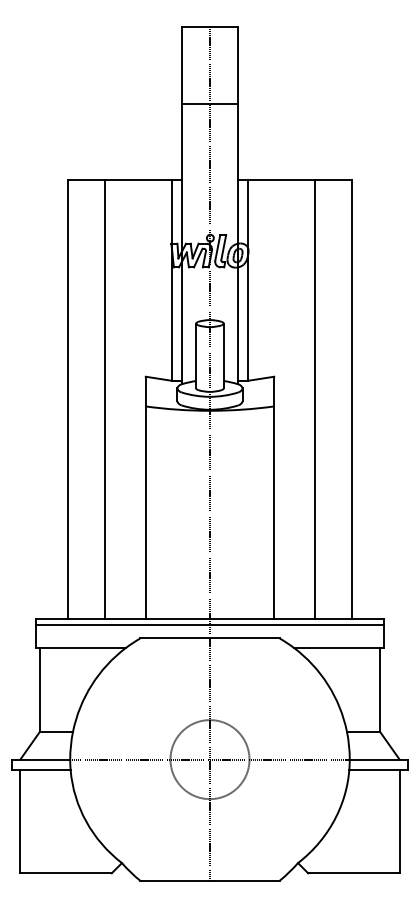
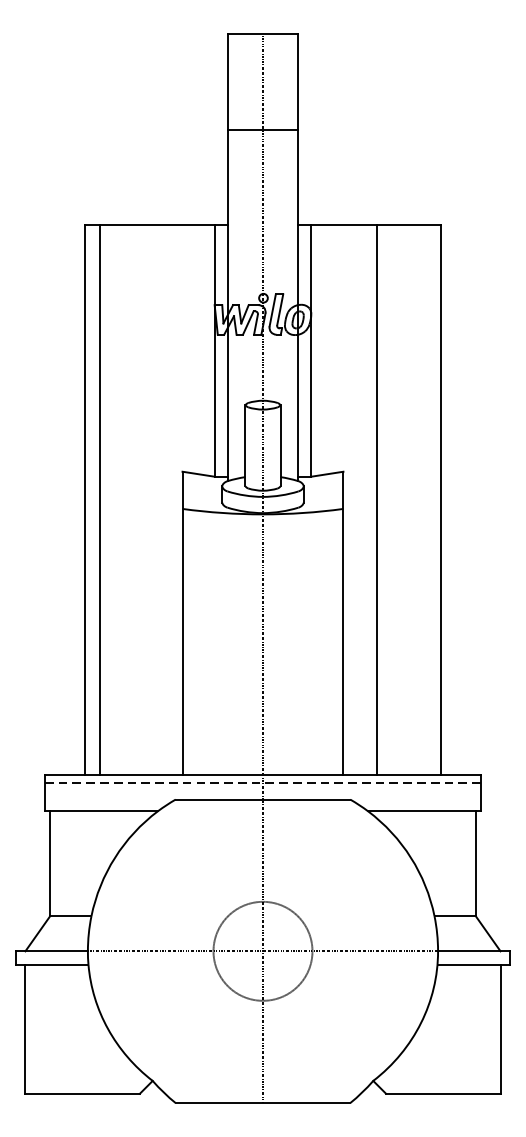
line: (104, 399) -> (99, 500), moved
line: (315, 399) -> (377, 500), moved
line: (210, 625) -> (263, 783), solid -> dashed

